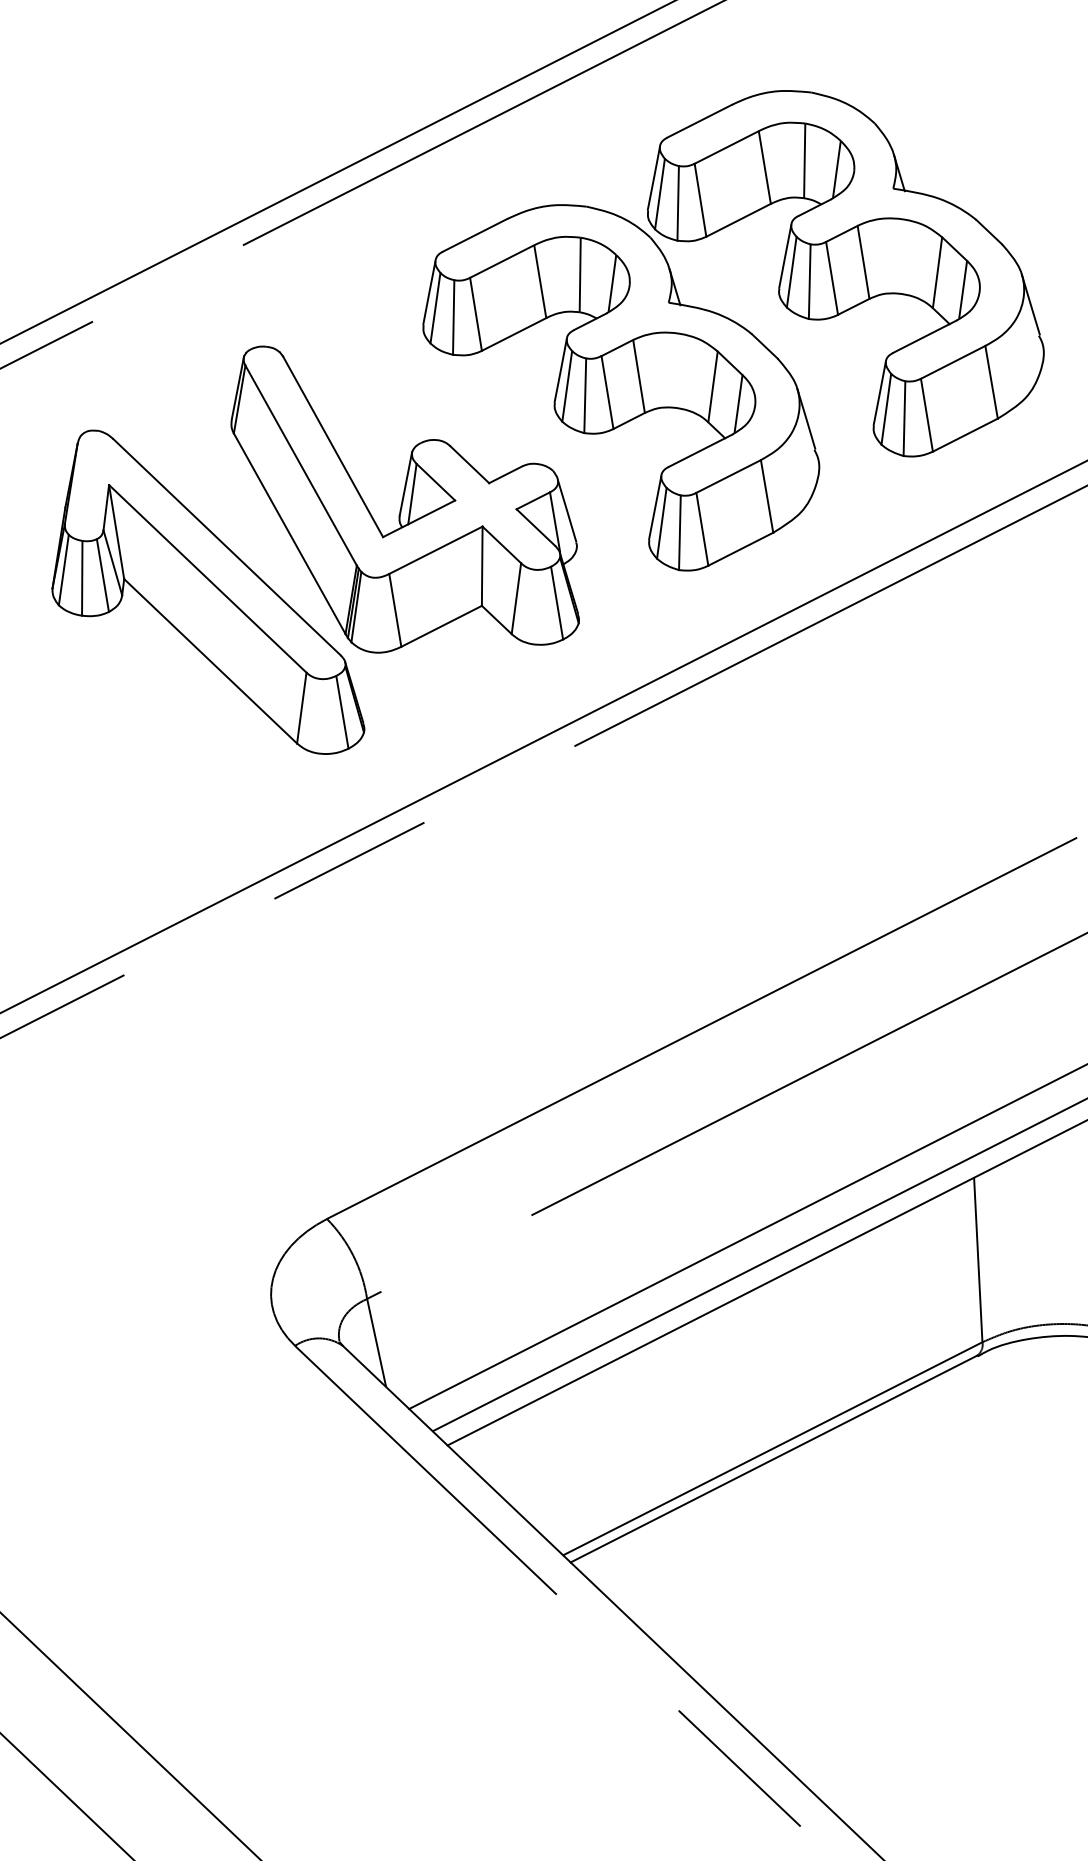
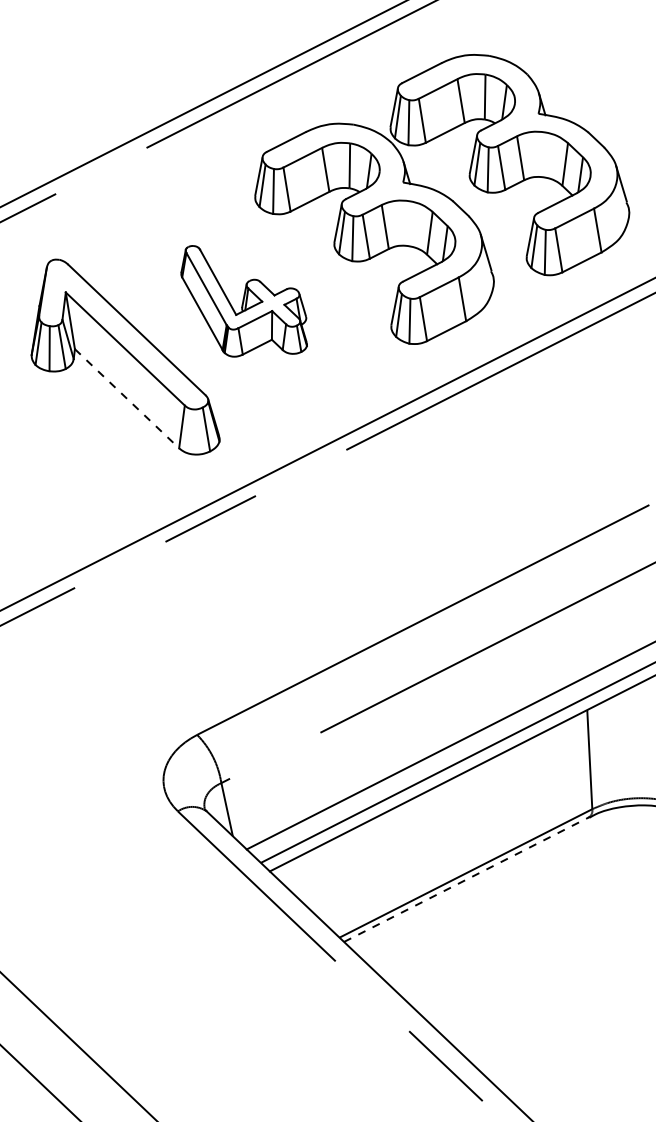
part: (403, 500) -> (243, 301), size x0.6
line: (211, 660) -> (127, 398), solid -> dashed
line: (775, 1458) -> (467, 879), solid -> dashed

